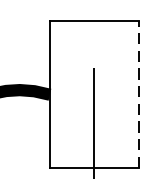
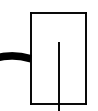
line: (139, 94) -> (86, 58), dashed -> solid

